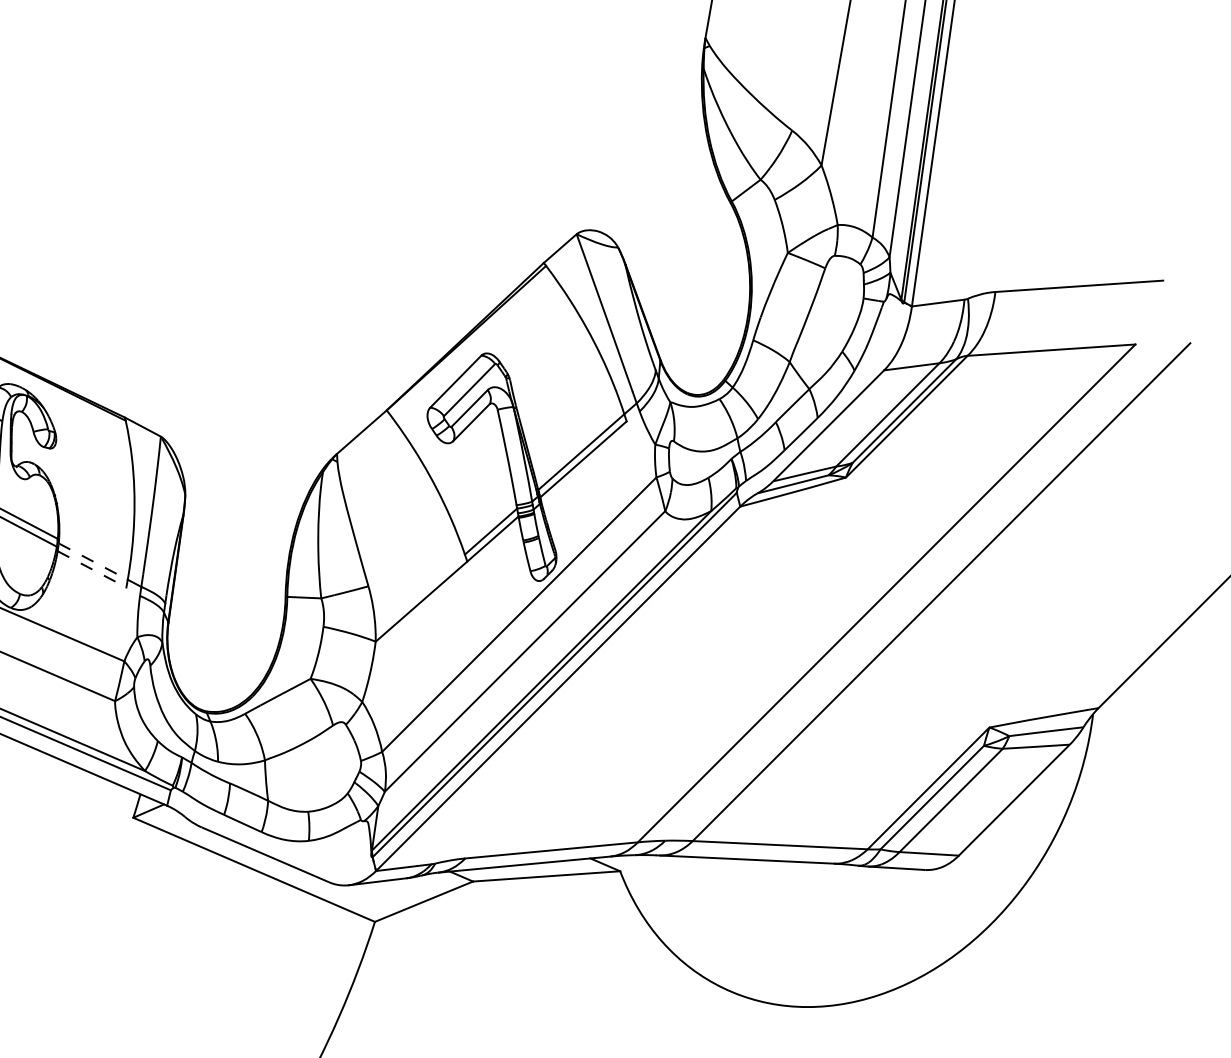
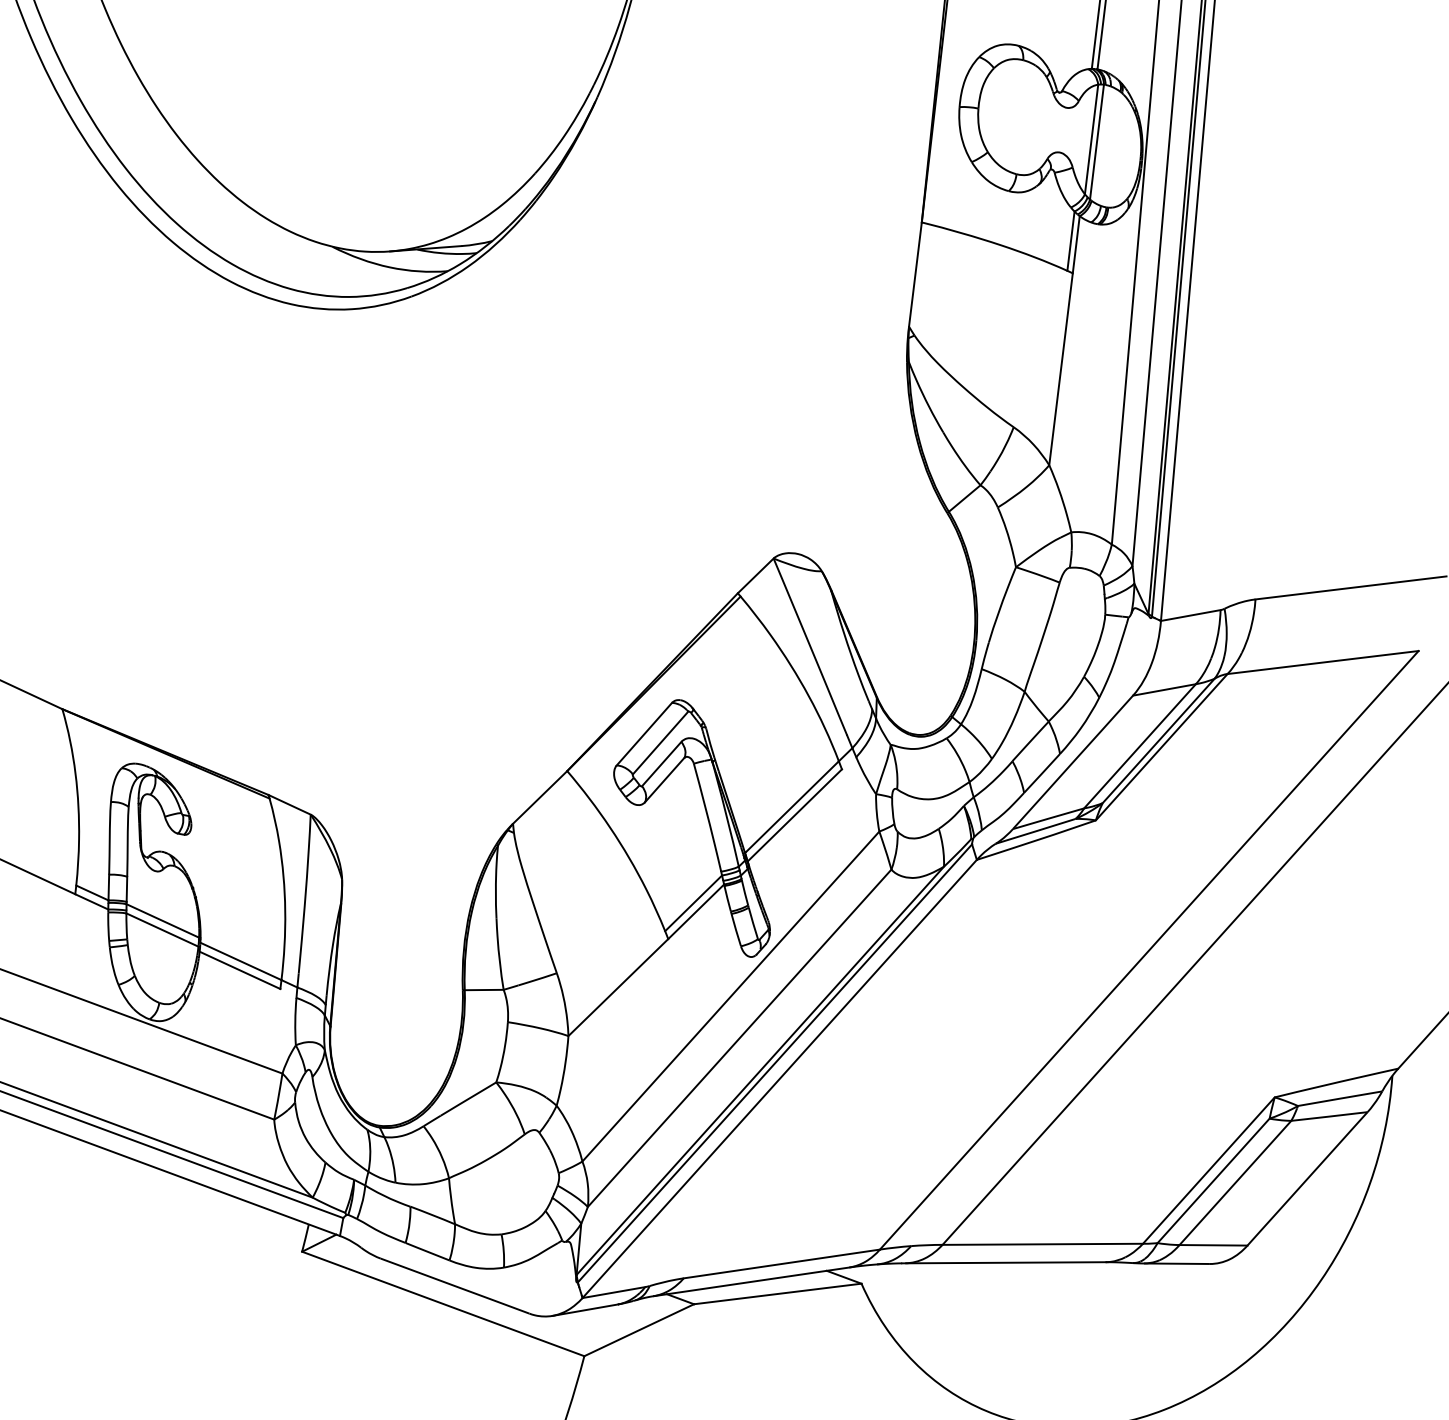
line: (92, 561) -> (240, 961), dashed -> solid
line: (92, 569) -> (240, 970), dashed -> solid

